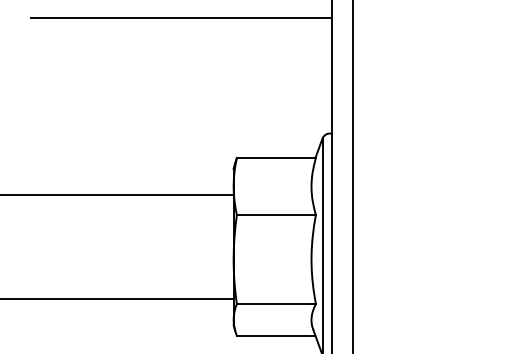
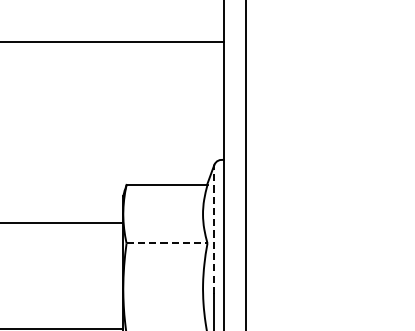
line: (322, 201) -> (214, 229), solid -> dashed
line: (276, 215) -> (167, 243), solid -> dashed

